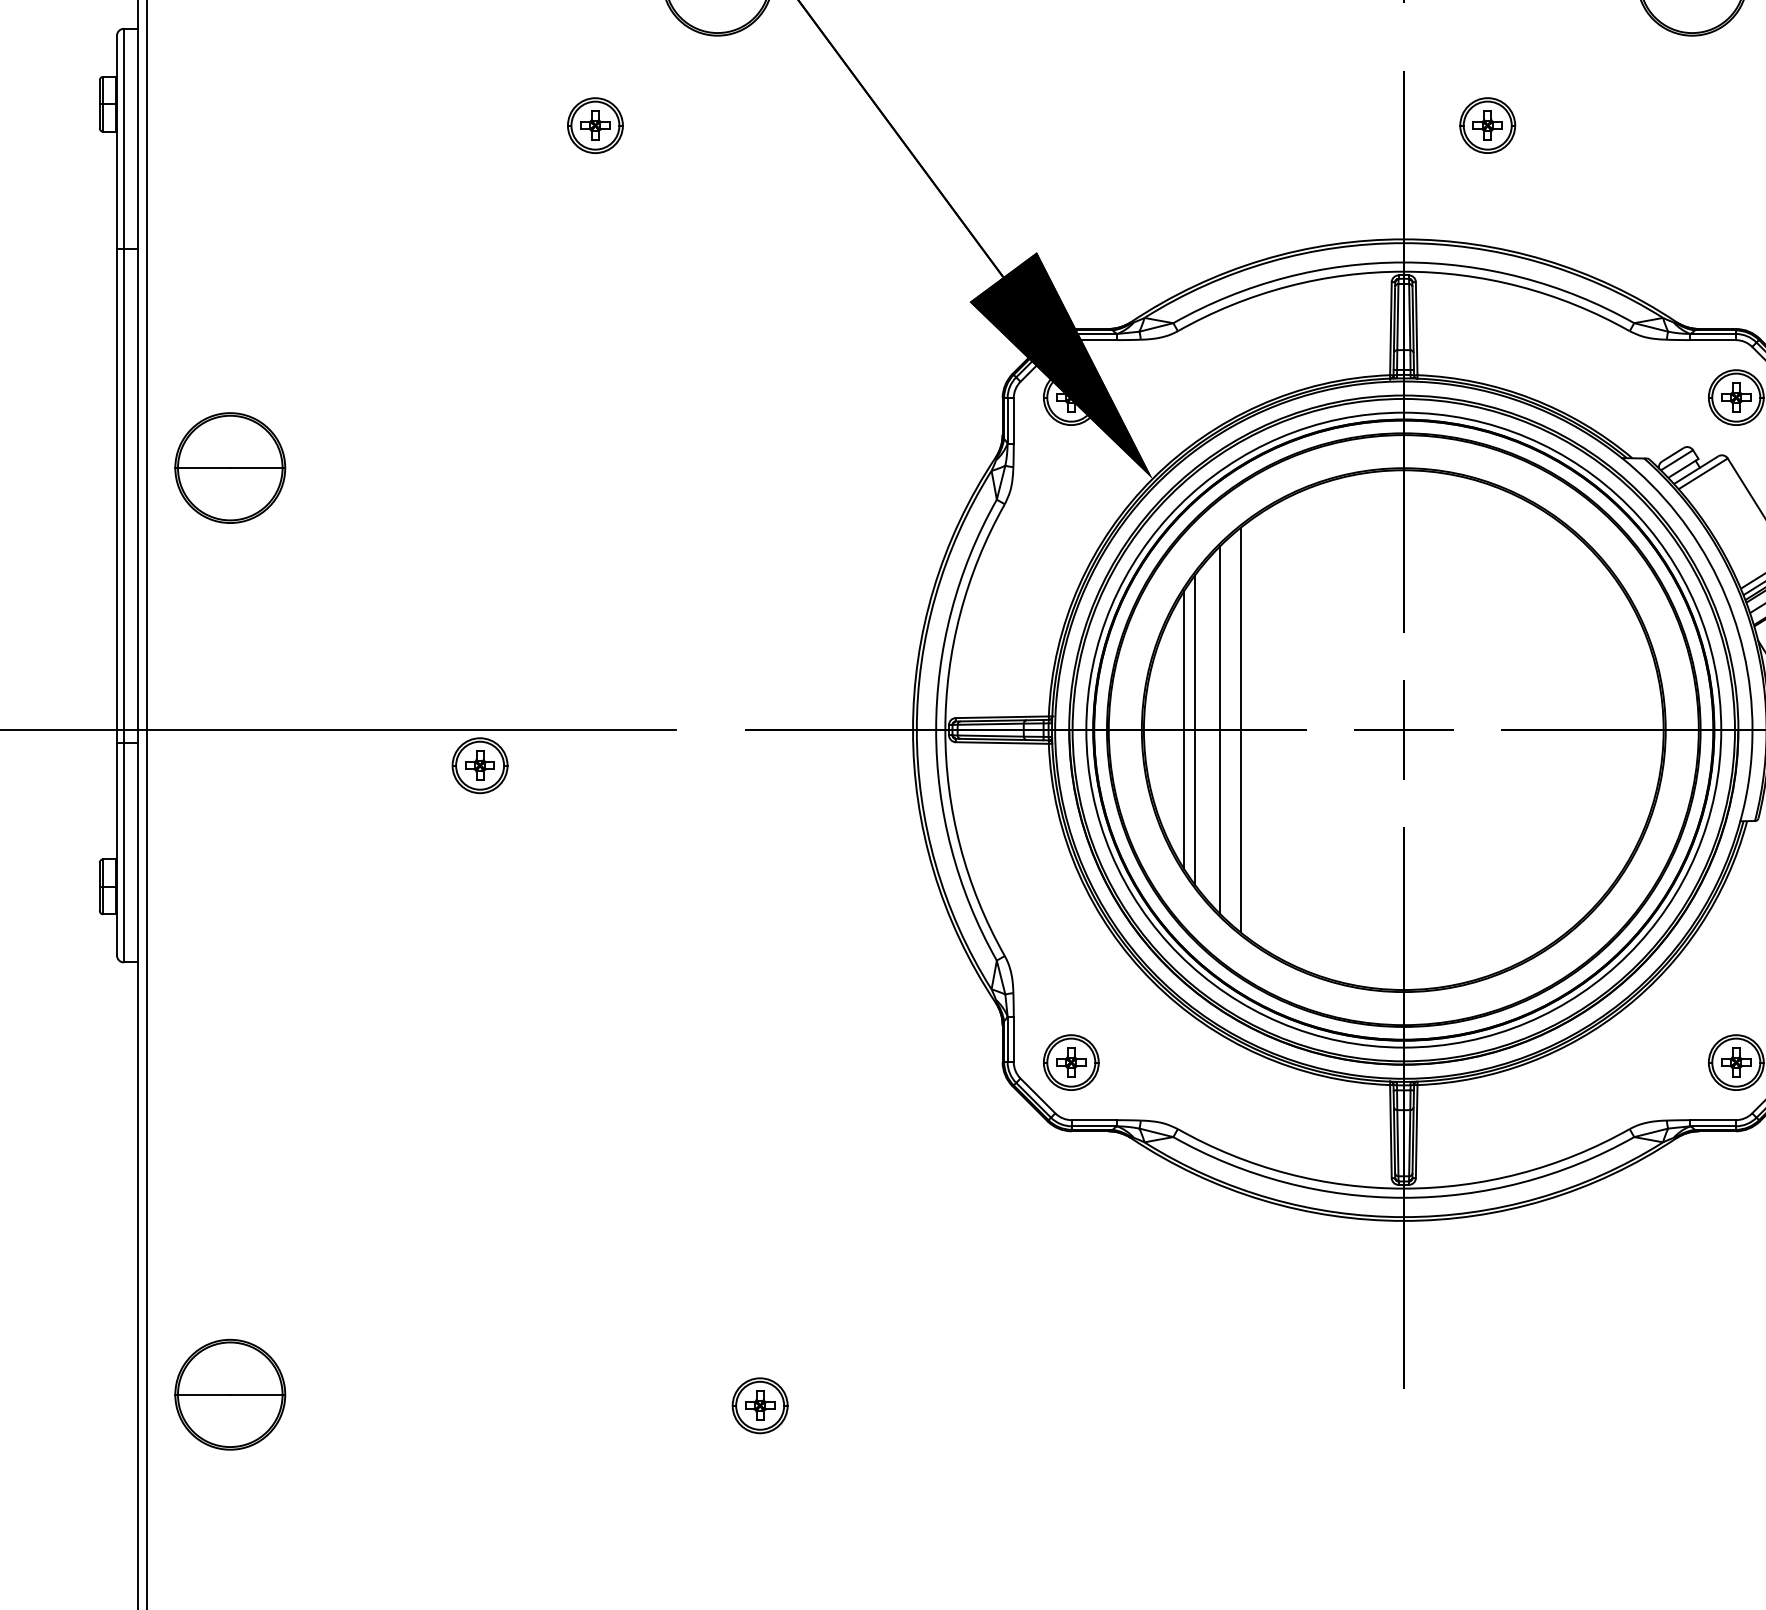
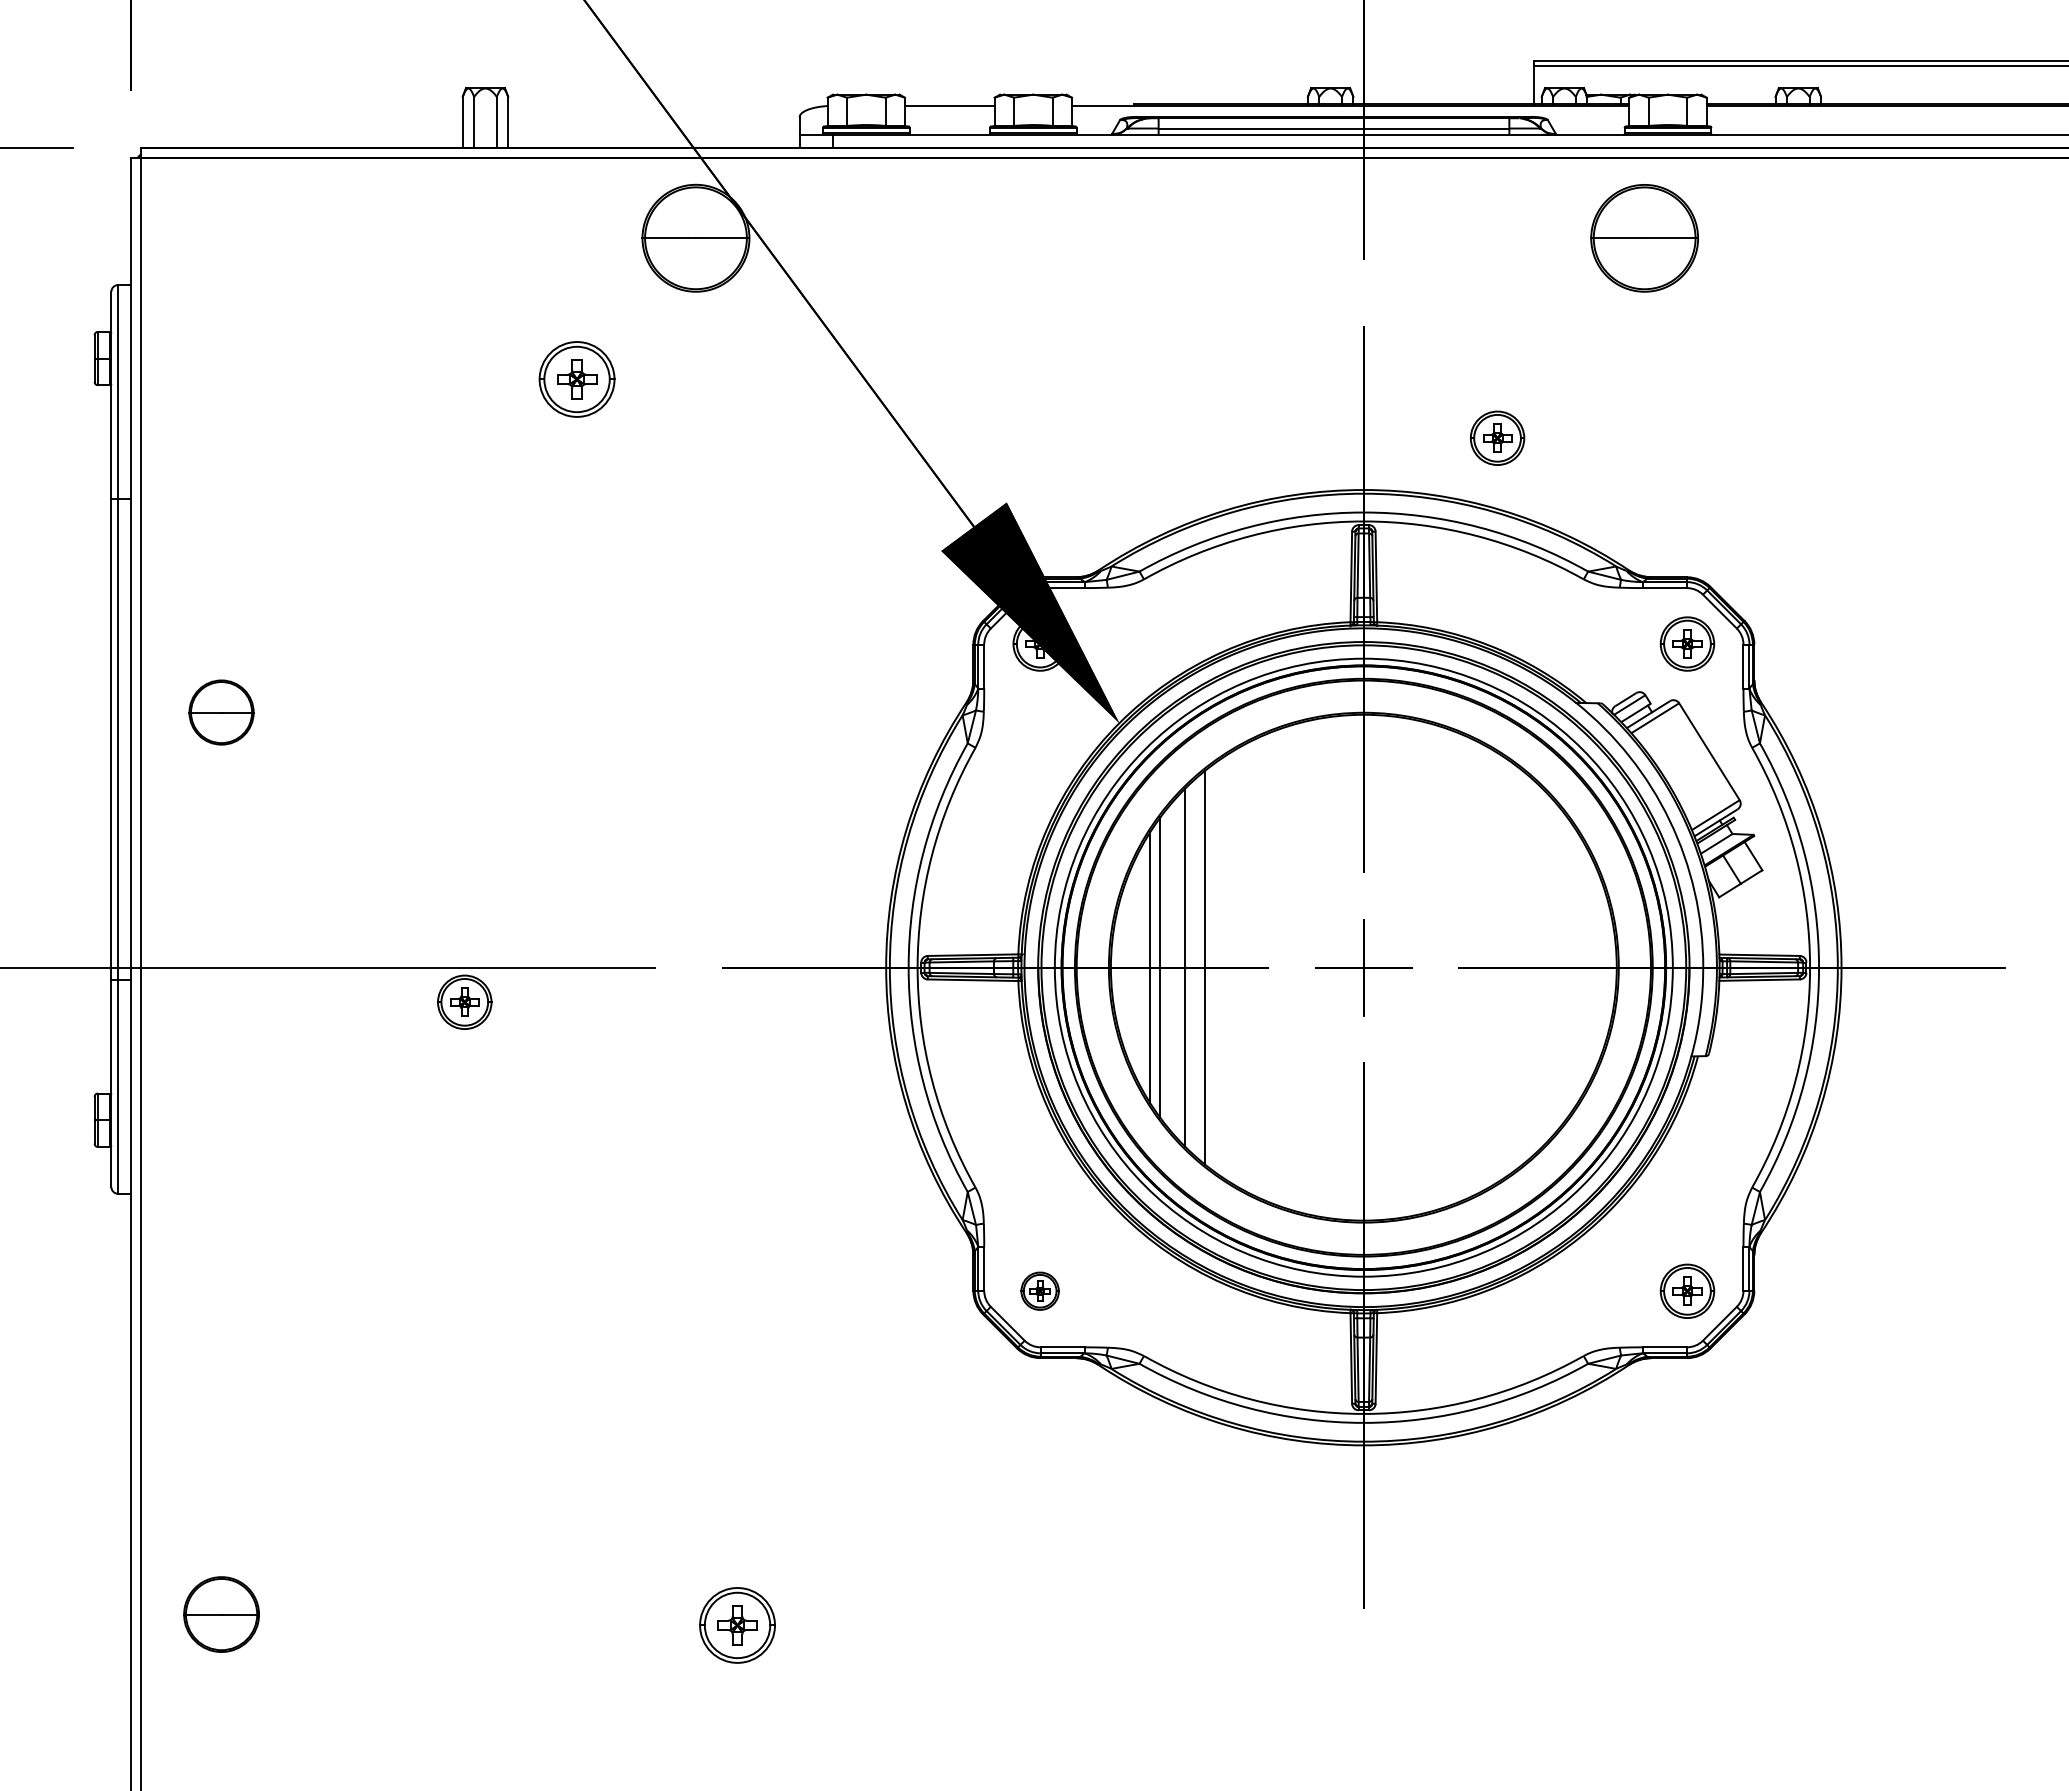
part: (594, 124) -> (576, 378), size x1.4
part: (1487, 124) -> (1497, 437), moved
part: (230, 467) -> (221, 712), size x0.6
part: (1070, 1061) -> (1039, 1290), size x0.7
part: (230, 1394) -> (221, 1614), size x0.7
part: (759, 1404) -> (736, 1624), size x1.4

